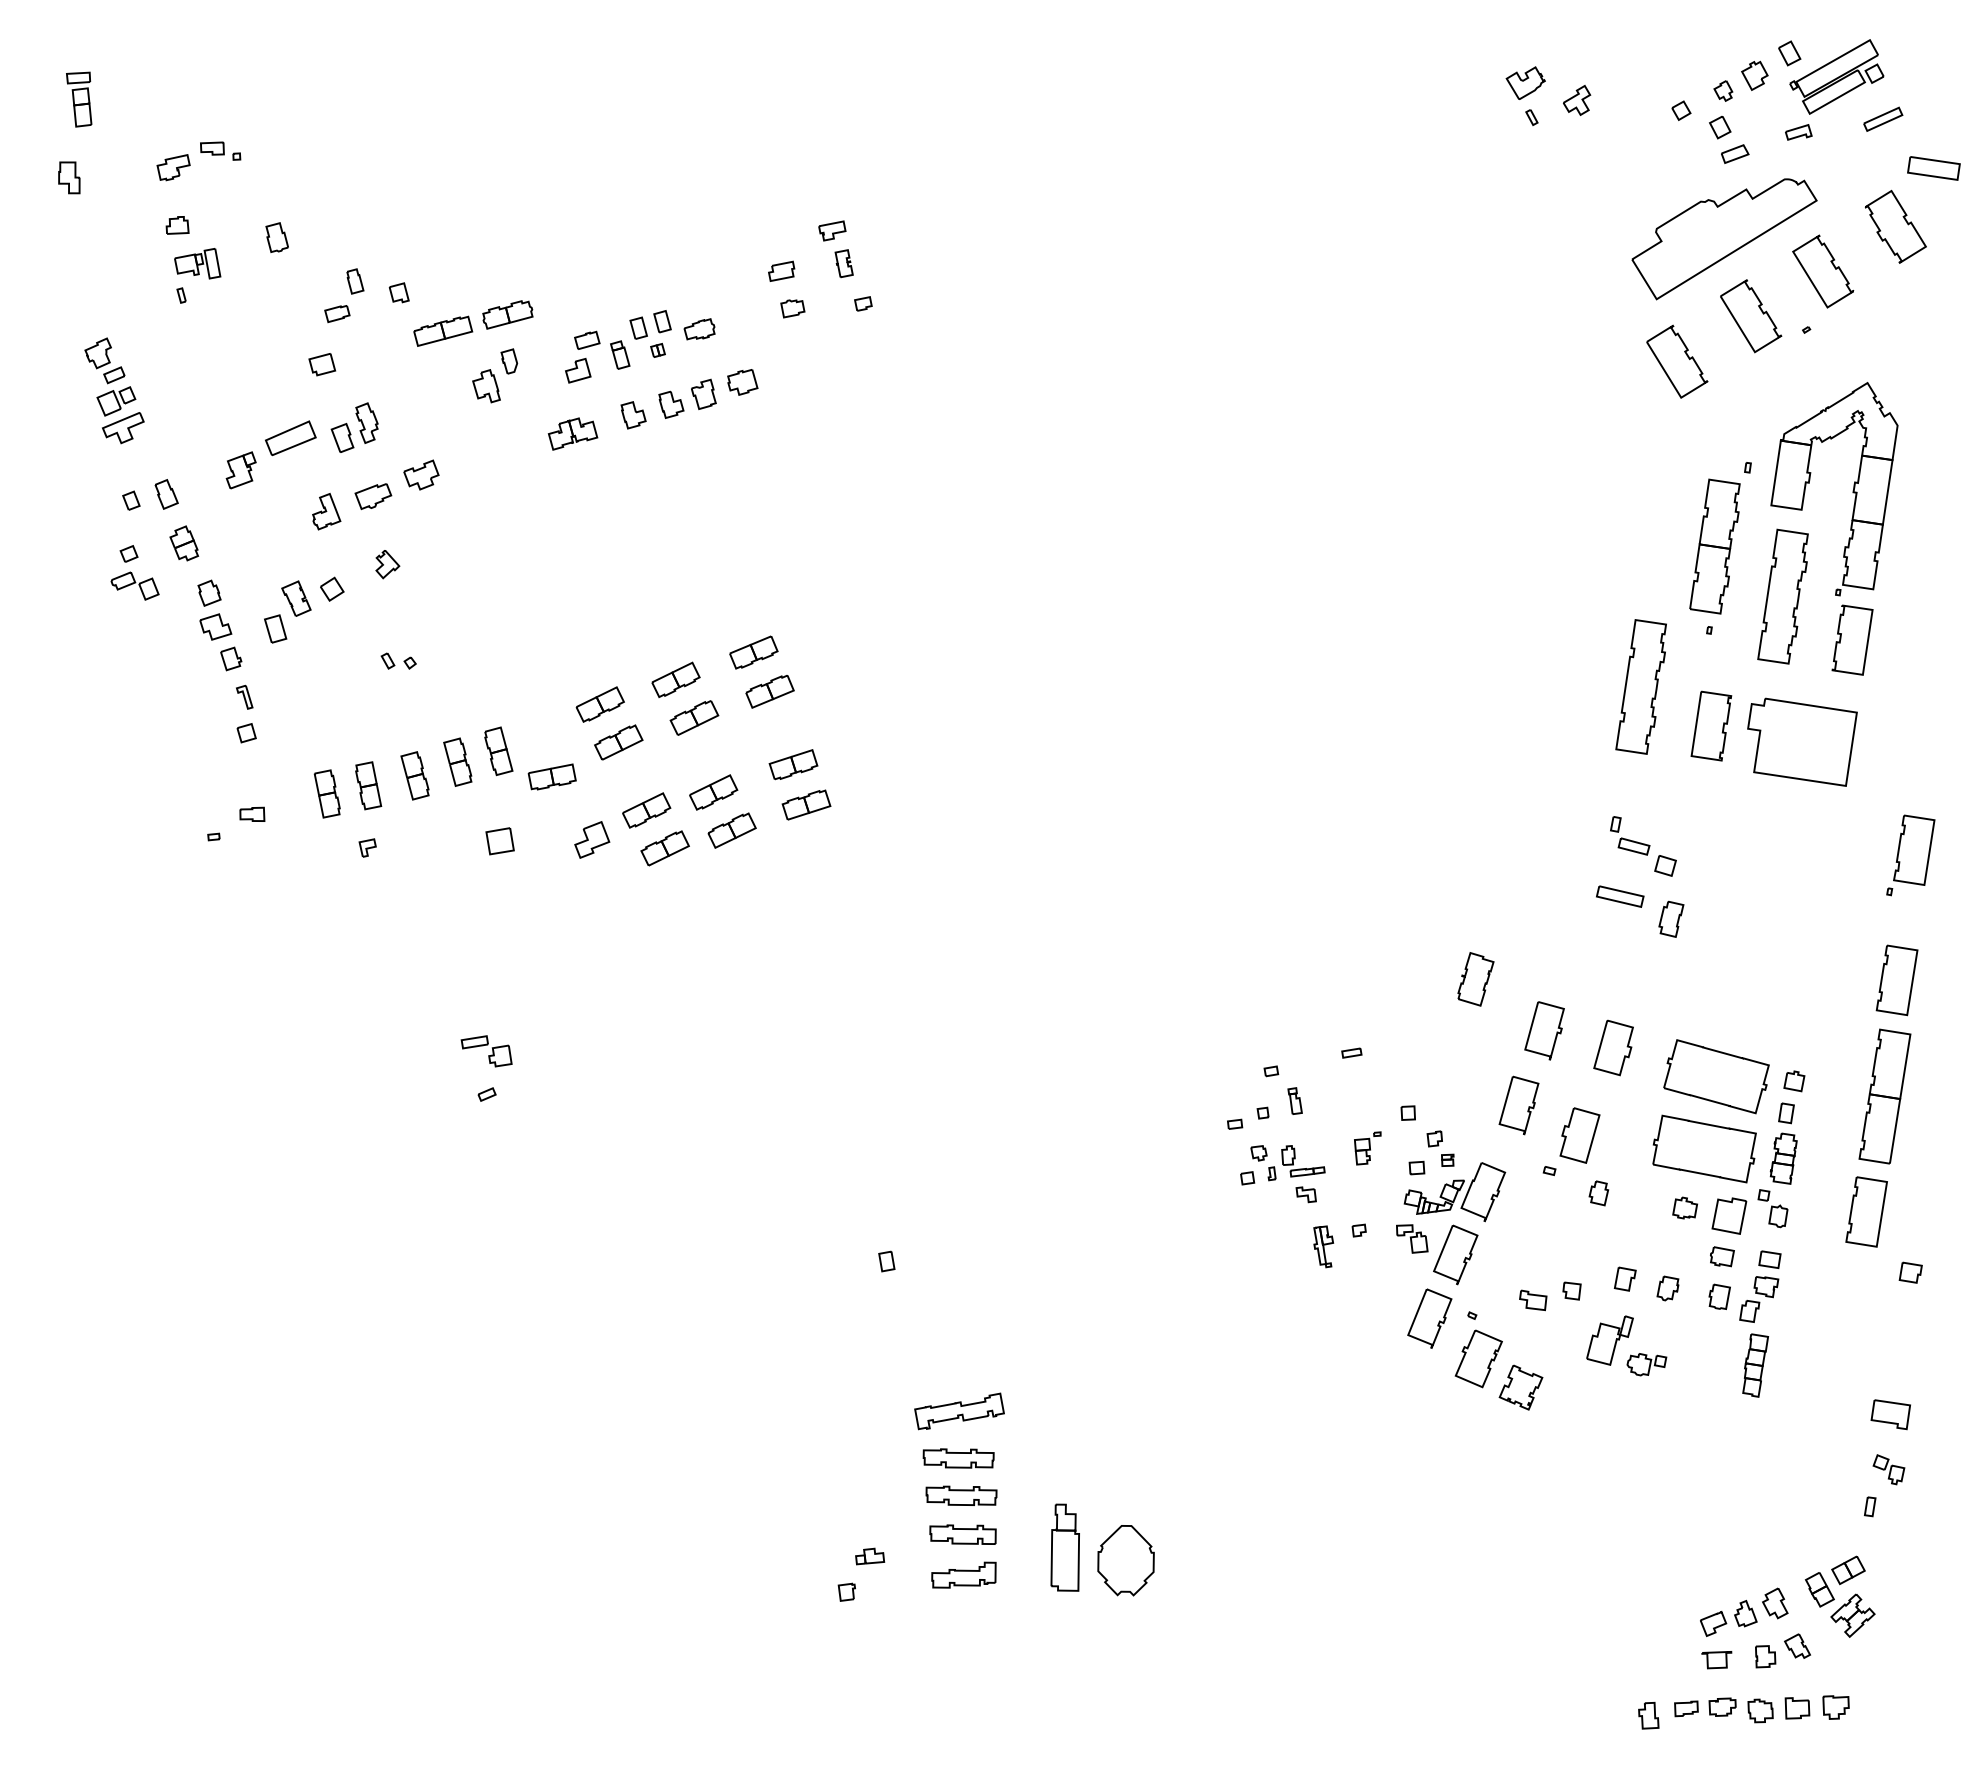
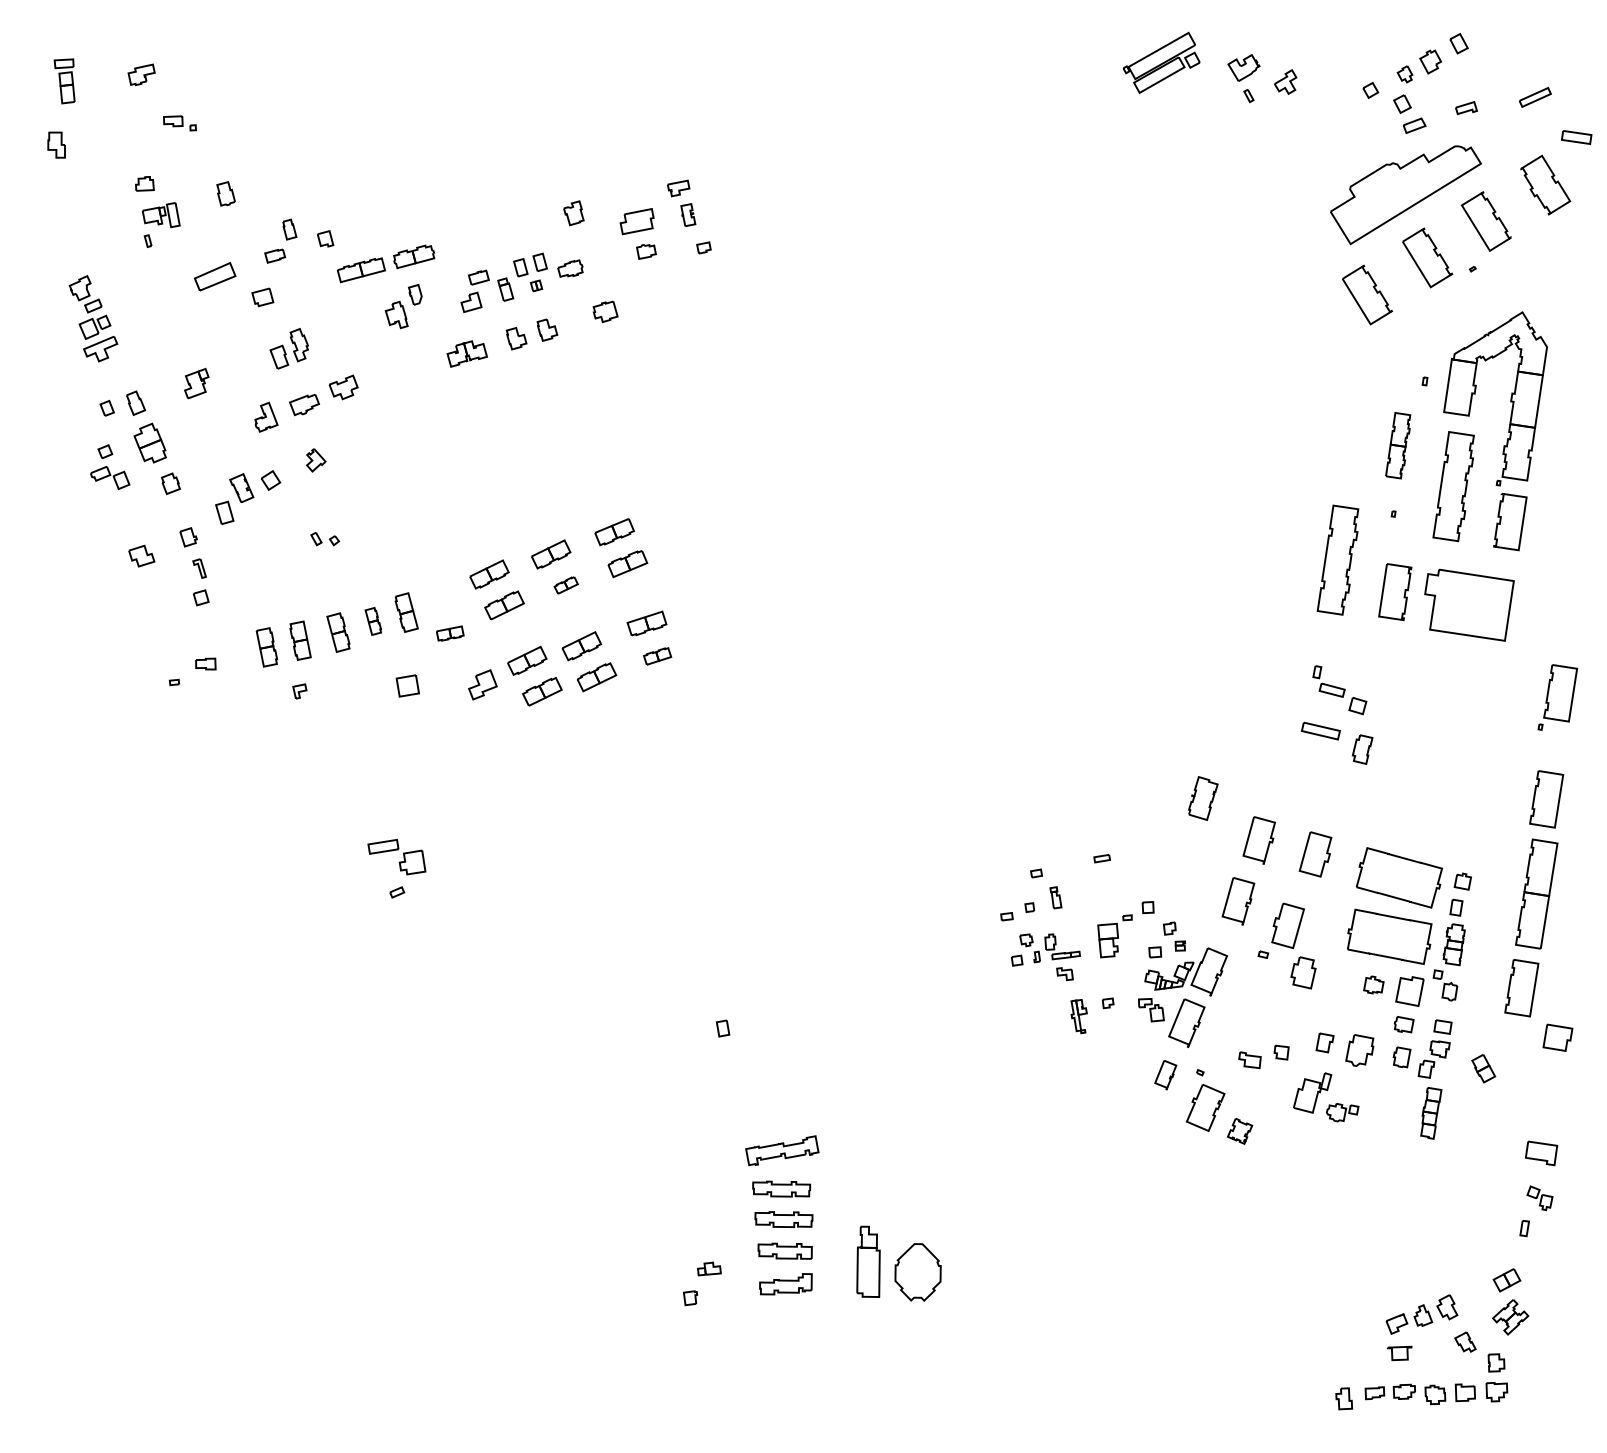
part: (1836, 76) -> (1161, 62), moved
part: (173, 167) -> (141, 74), moved
part: (1933, 168) -> (1576, 137), size x0.7
part: (781, 270) -> (637, 220), size x1.6
part: (703, 393) -> (573, 212), moved
part: (290, 438) -> (214, 276), moved
part: (184, 543) -> (150, 443), size x1.4
part: (1714, 546) -> (1397, 445), size x0.6
part: (215, 626) -> (141, 555), moved
part: (694, 717) -> (566, 585), size x0.6
part: (457, 761) -> (373, 620), size x0.7
part: (551, 776) -> (449, 633), size x0.7
part: (806, 804) -> (657, 655), size x0.7
part: (486, 1051) -> (396, 857), size x1.4
part: (1367, 1148) -> (1114, 936), size x1.6
part: (1598, 1193) -> (1303, 973), size x1.6
part: (1910, 1272) -> (1557, 1037), size x1.6
part: (1667, 1288) -> (1359, 1050), size x1.6
part: (1429, 1318) -> (1165, 1074), size x0.6
part: (1520, 1387) -> (1239, 1131), size x0.7
part: (1819, 1589) -> (1483, 1068), moved
part: (1765, 1656) -> (1496, 1362), moved

